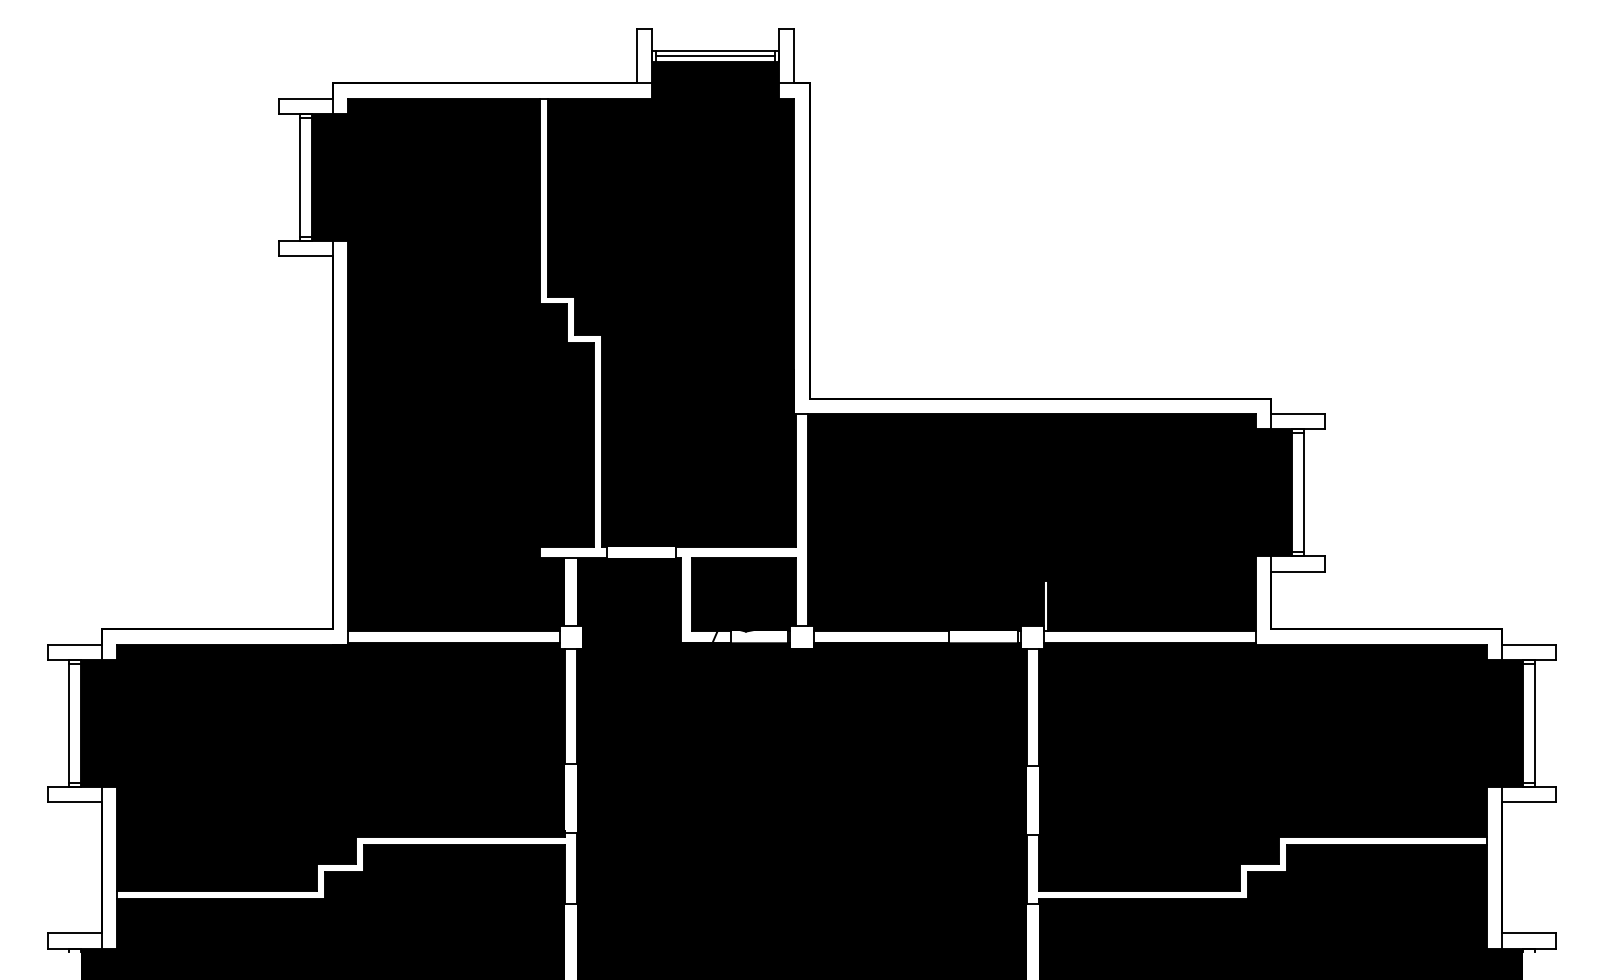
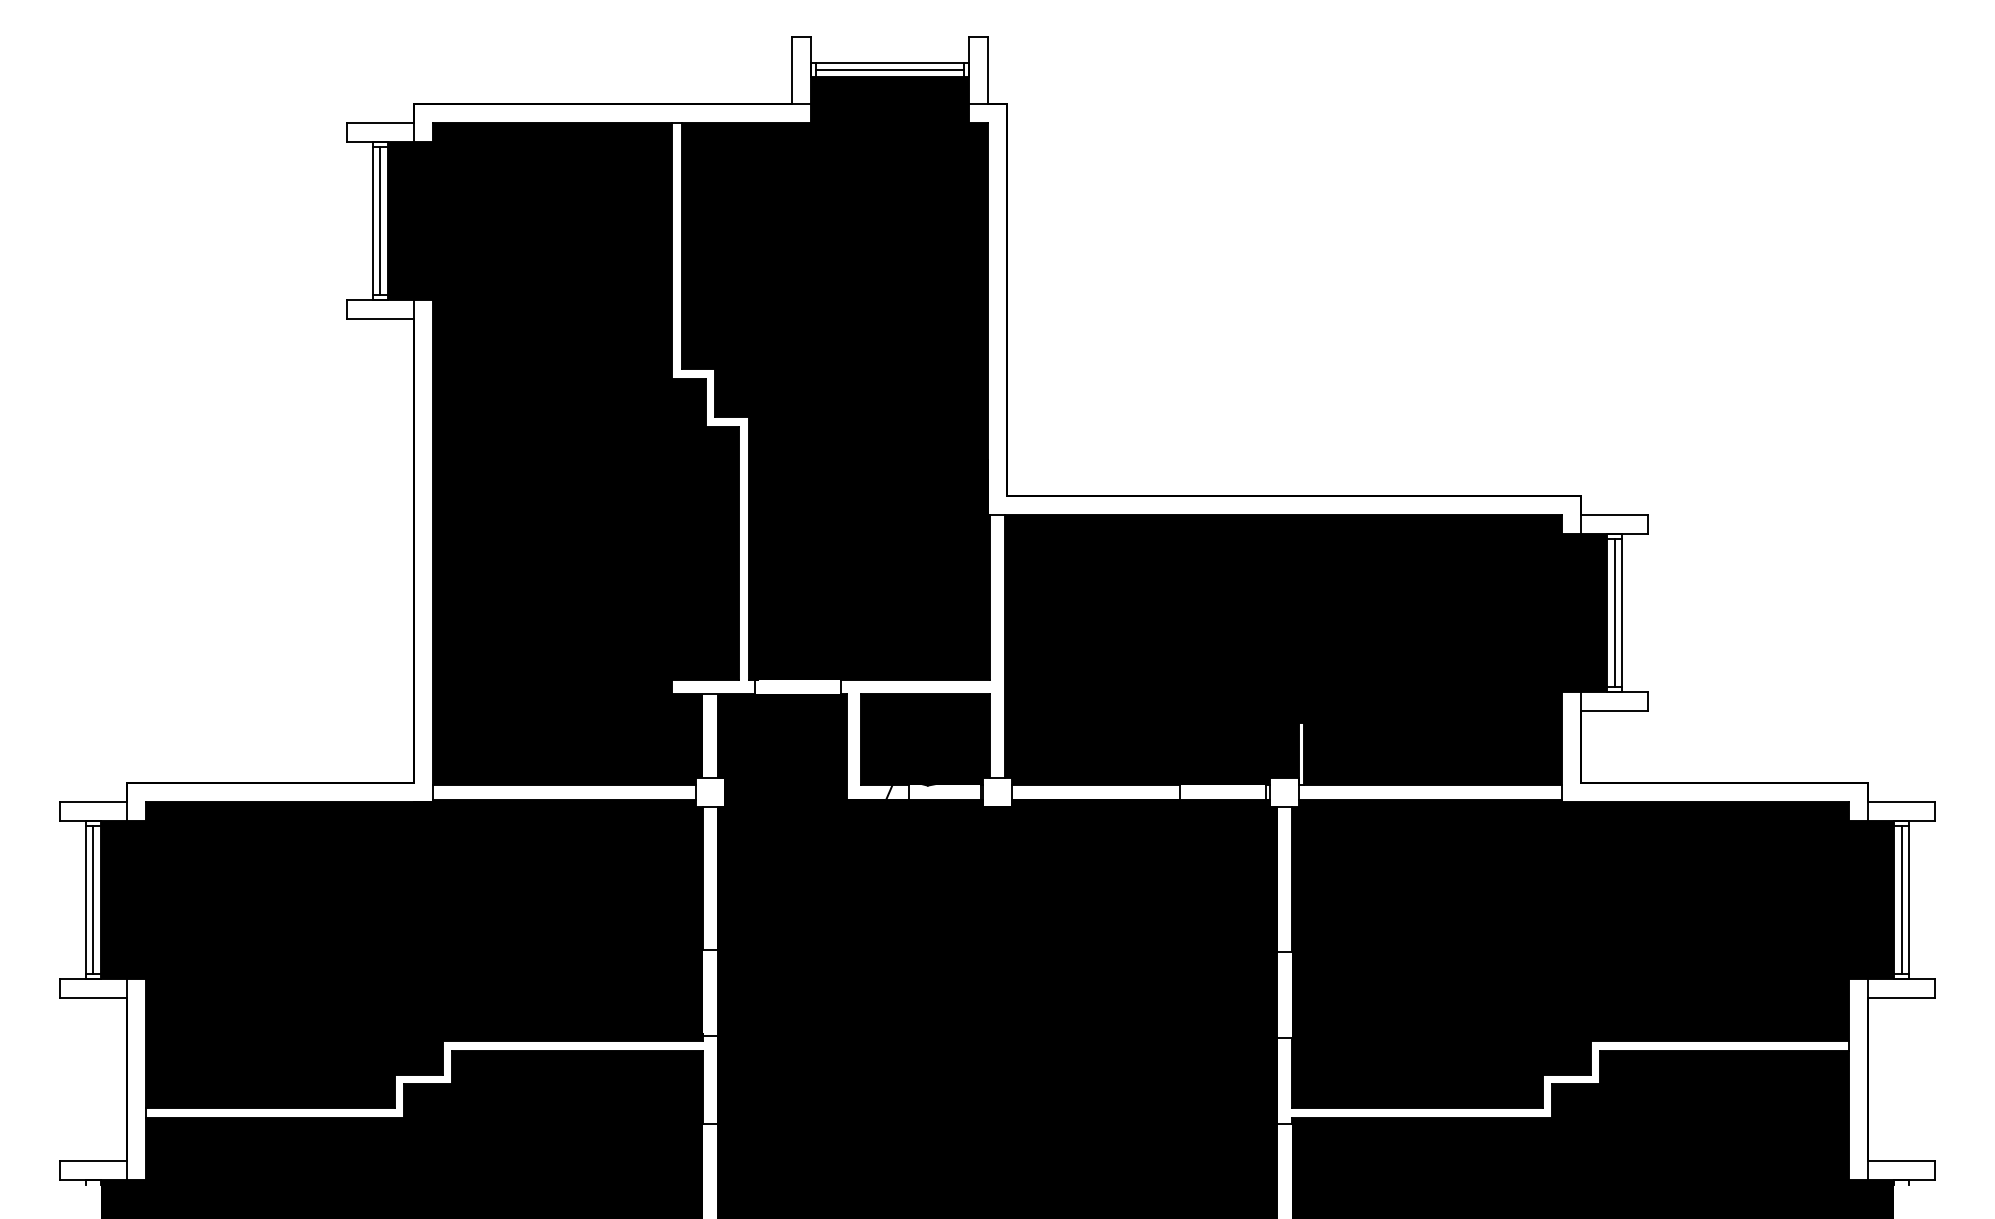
line: (305, 177) -> (380, 220), added
line: (1298, 492) -> (1614, 612), added
line: (75, 723) -> (93, 899), added
line: (1528, 723) -> (1901, 899), added

